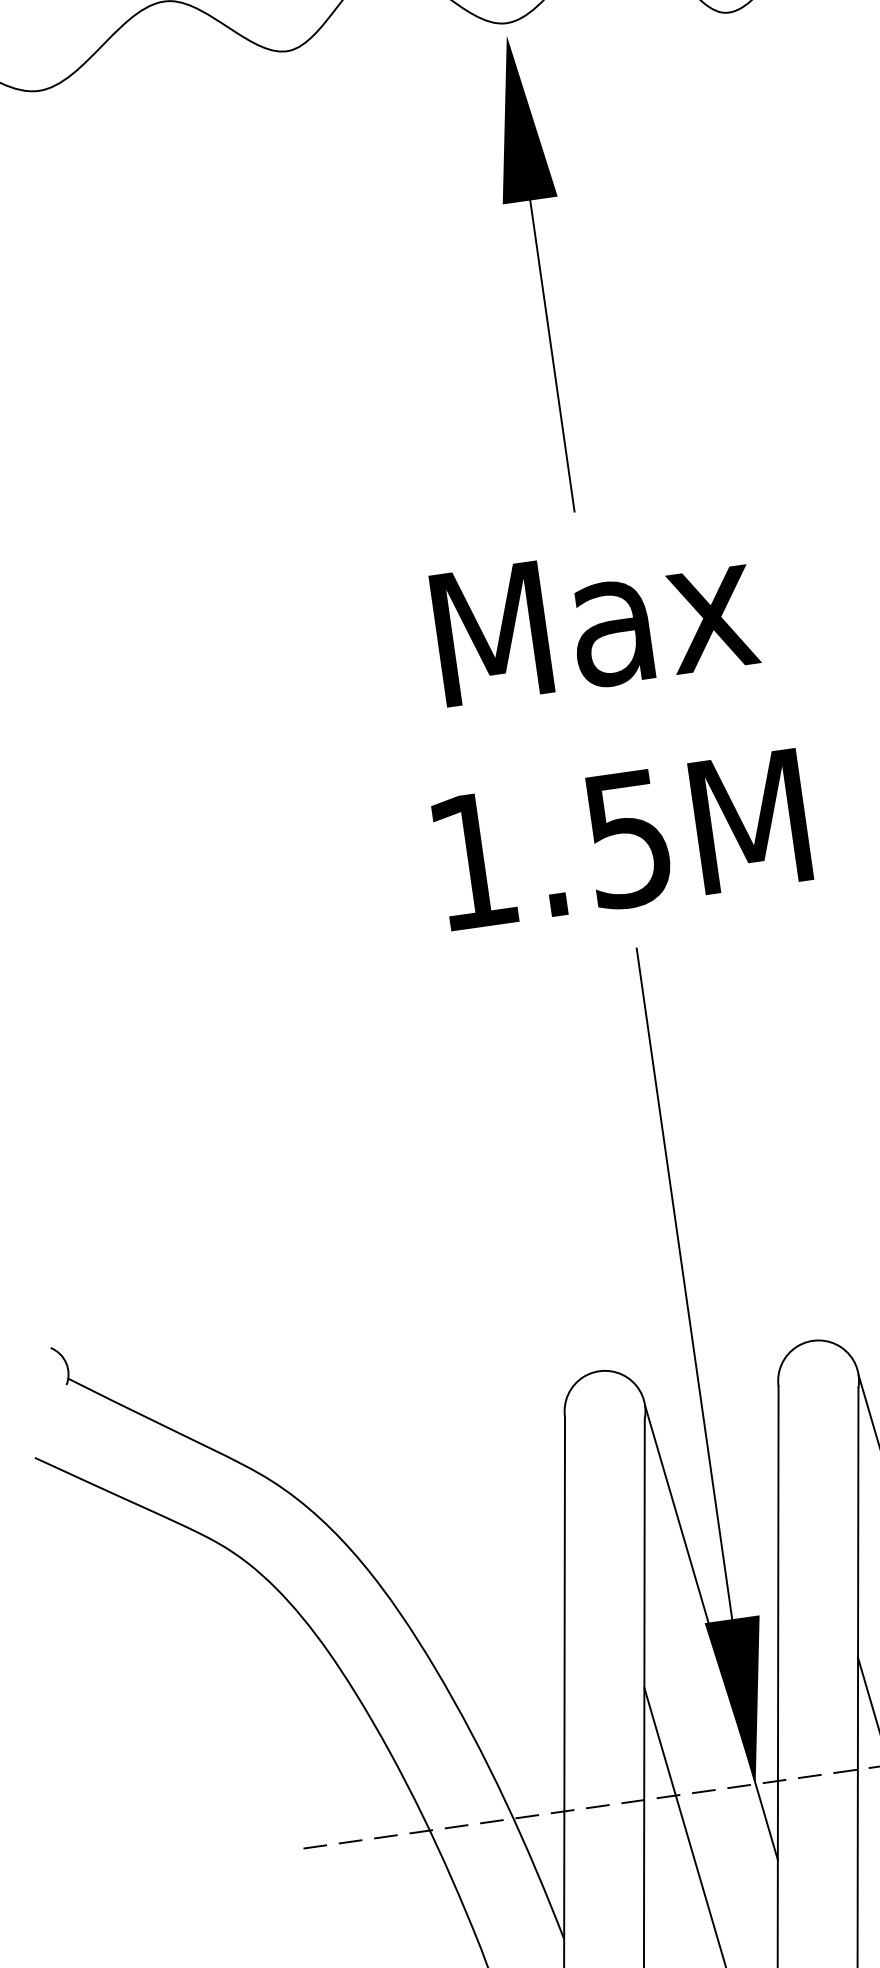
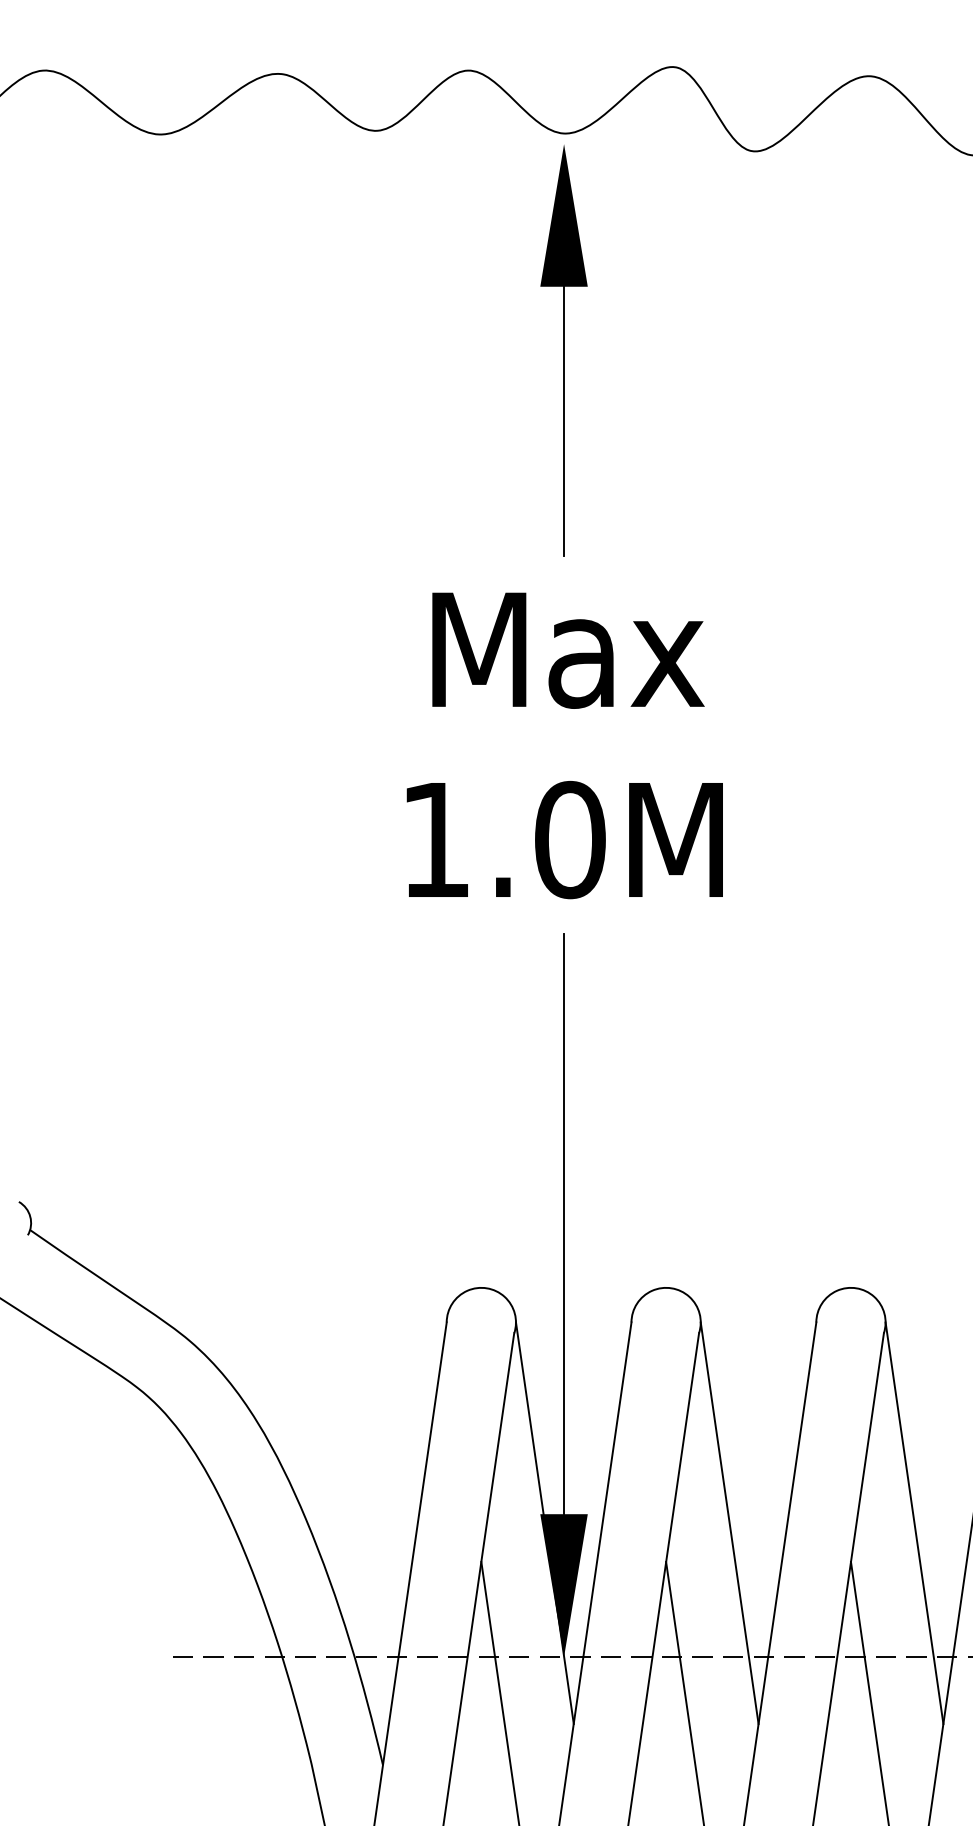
text: (628, 838) -> (570, 839), 1.5M -> 1.0M

